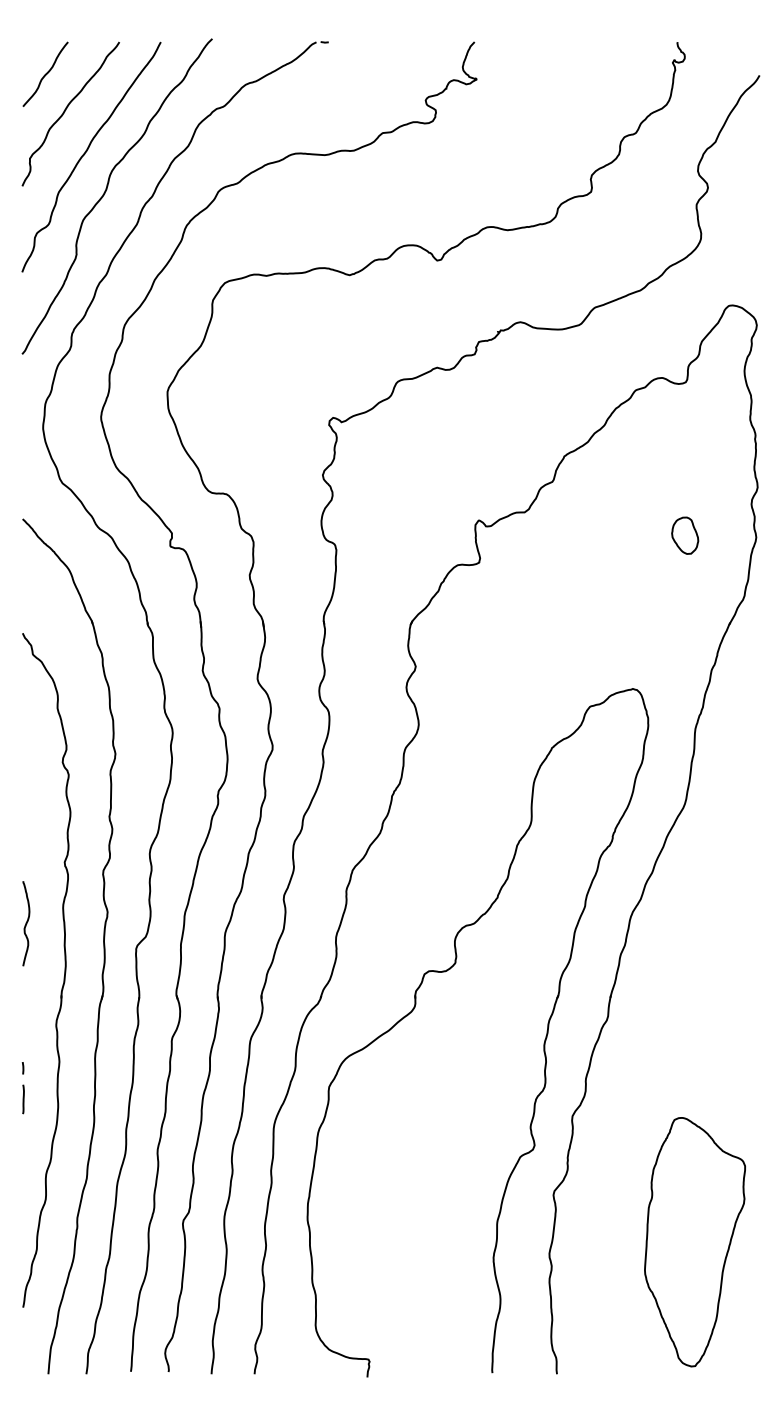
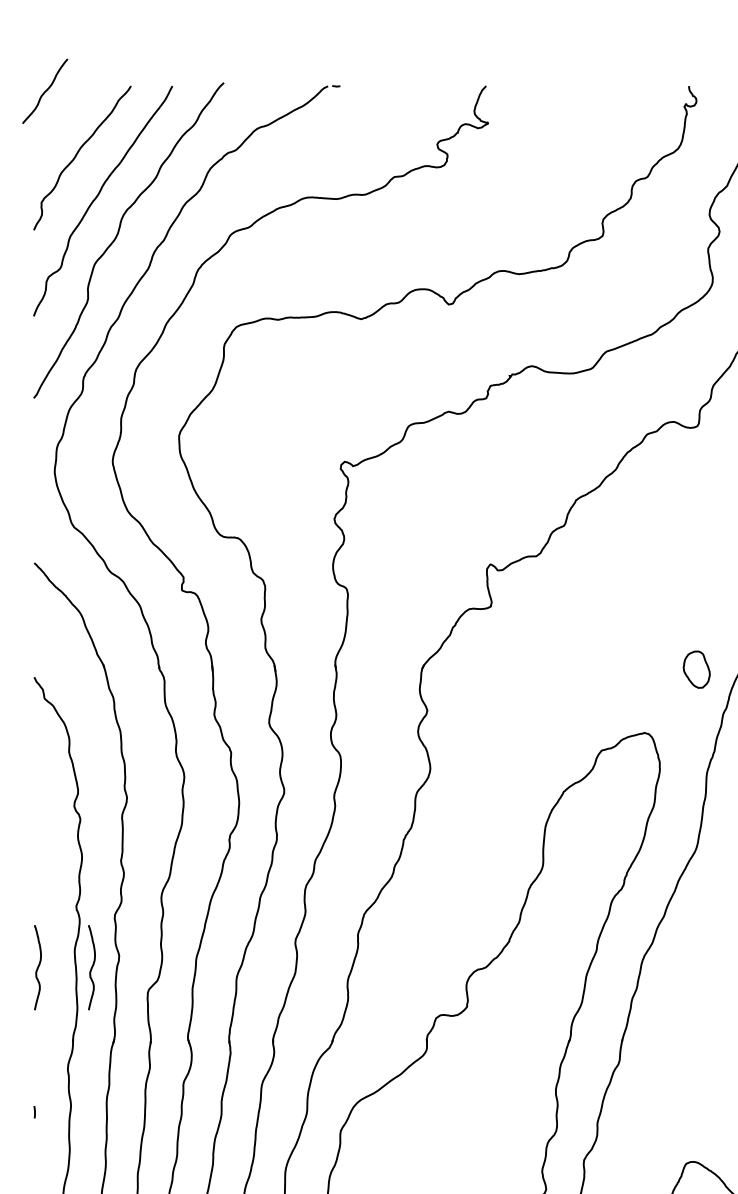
curve: (45, 73) -> (45, 90), moved
part: (685, 535) -> (697, 669), moved
curve: (80, 923) -> (92, 967), added
line: (23, 1099) -> (35, 1143), removed

